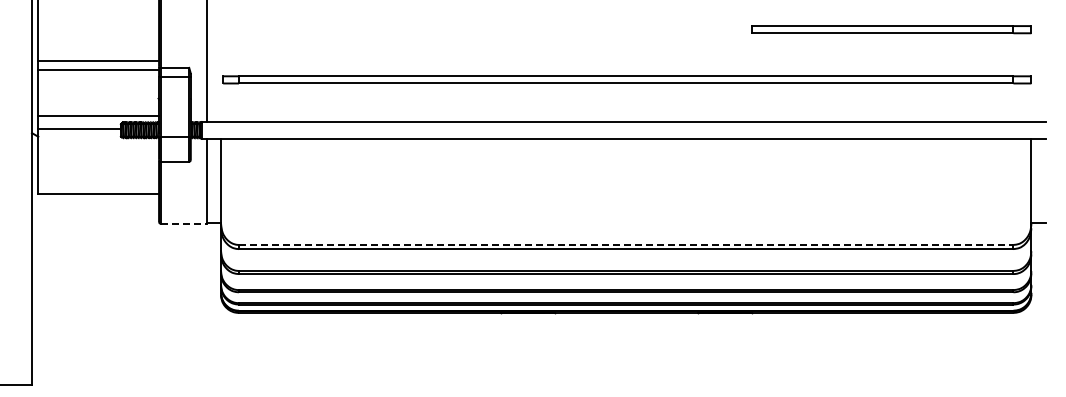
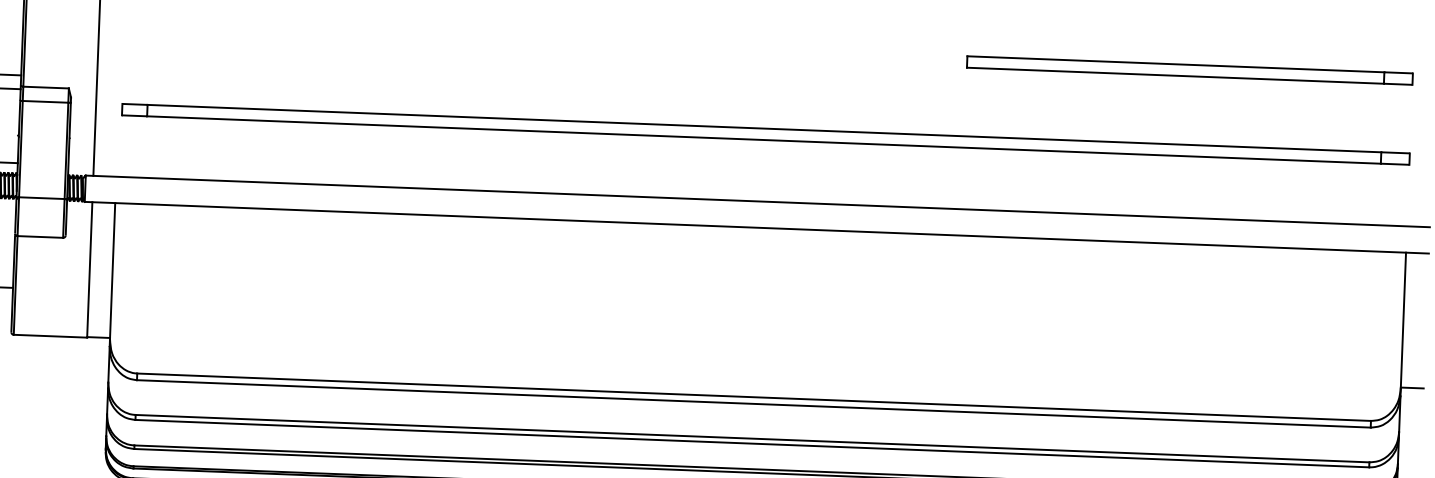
line: (184, 223) -> (51, 336), dashed -> solid
line: (626, 244) -> (754, 396), dashed -> solid

